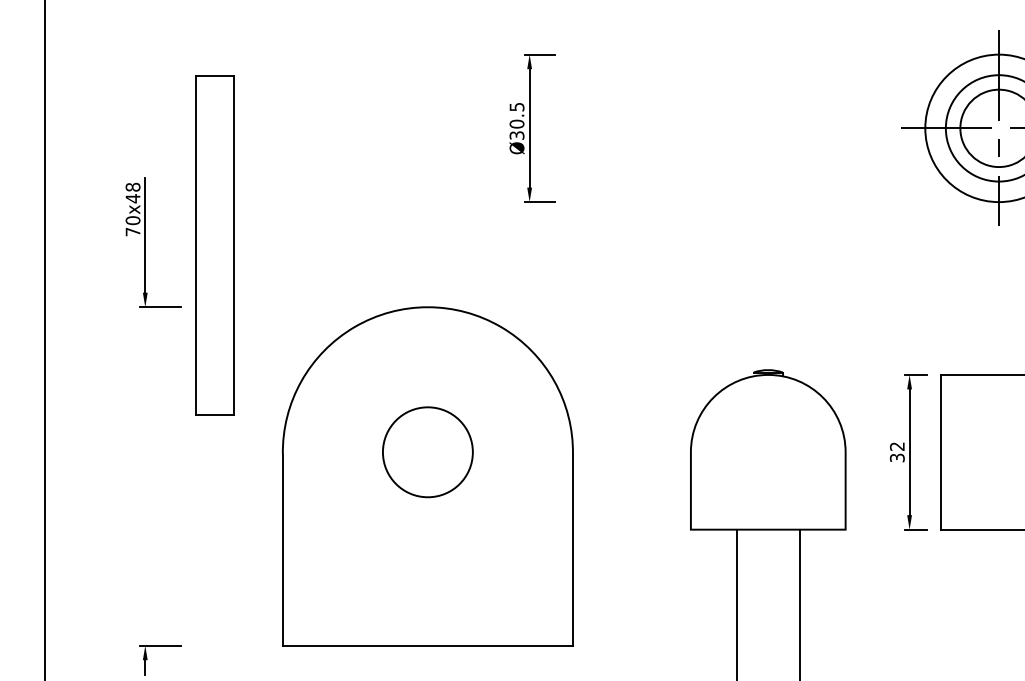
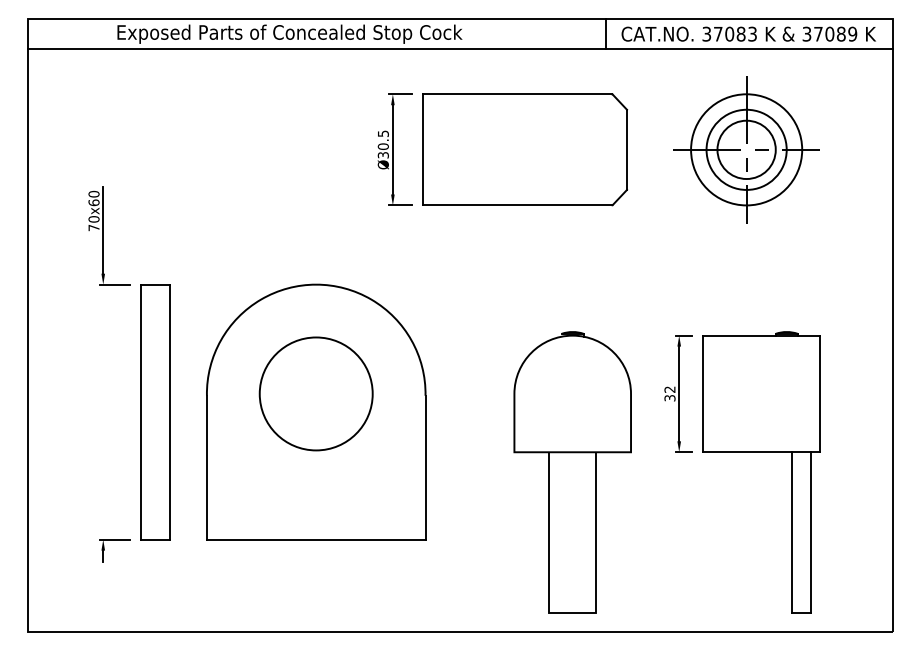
part: (705, 127) -> (525, 149), added
text: (132, 192) -> (93, 198), 70x48 -> 70x60
part: (214, 246) -> (155, 412), moved
circle: (426, 451) -> (315, 393), size x1.67

